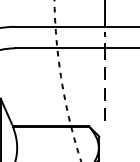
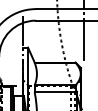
line: (103, 85) -> (83, 40), dashed -> solid

